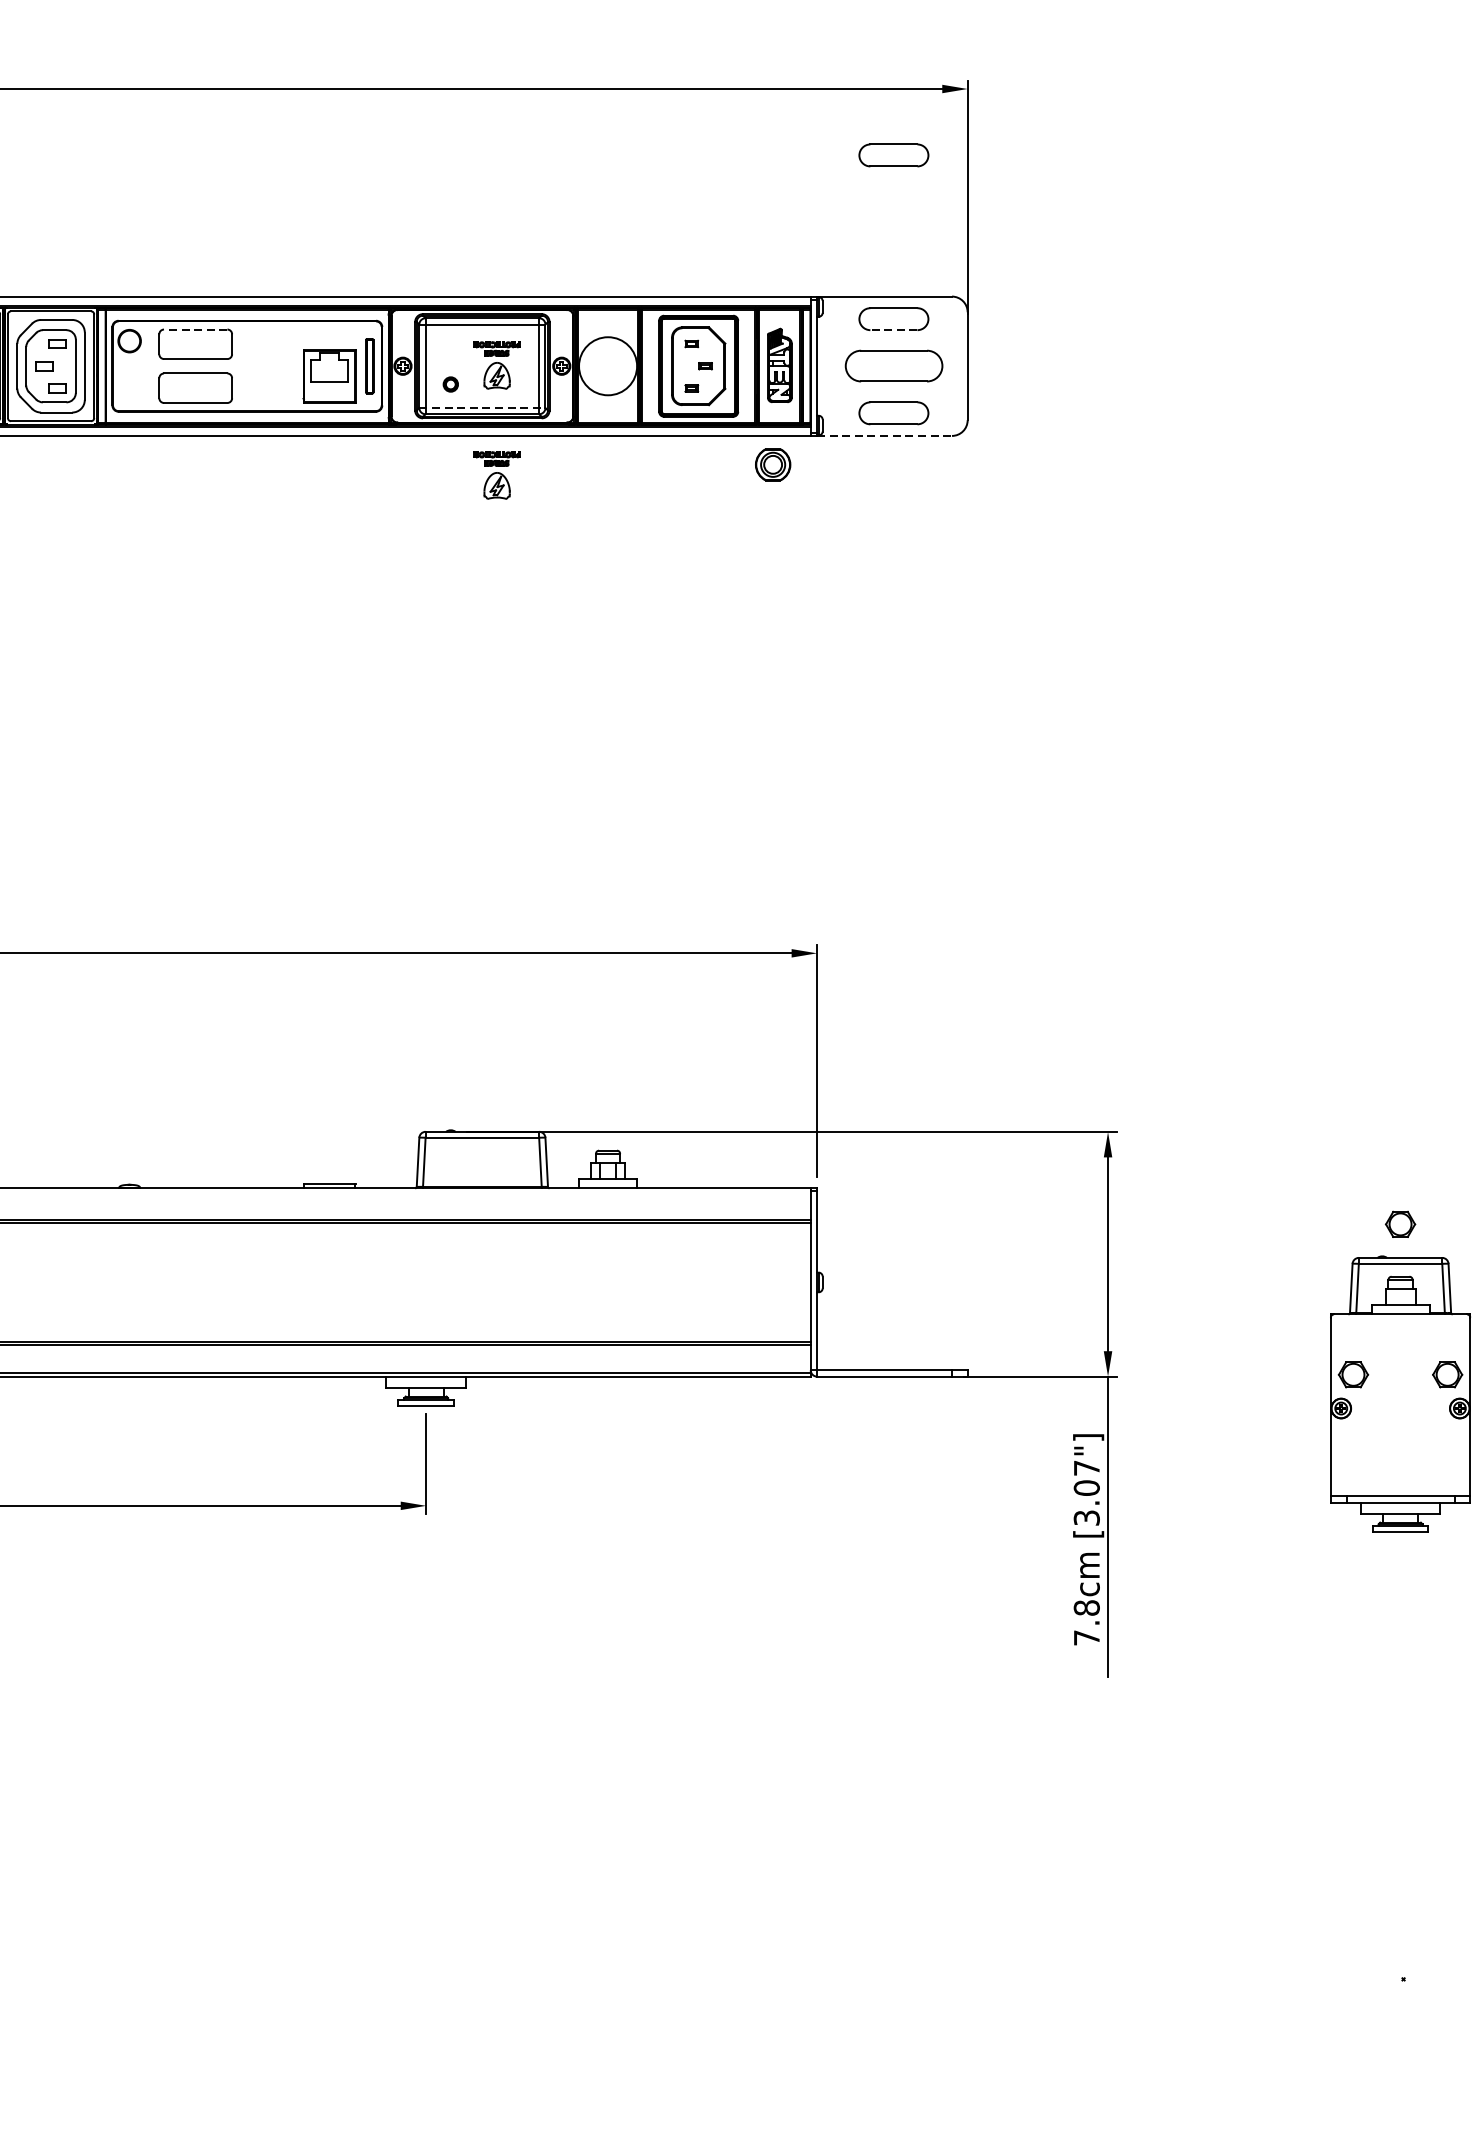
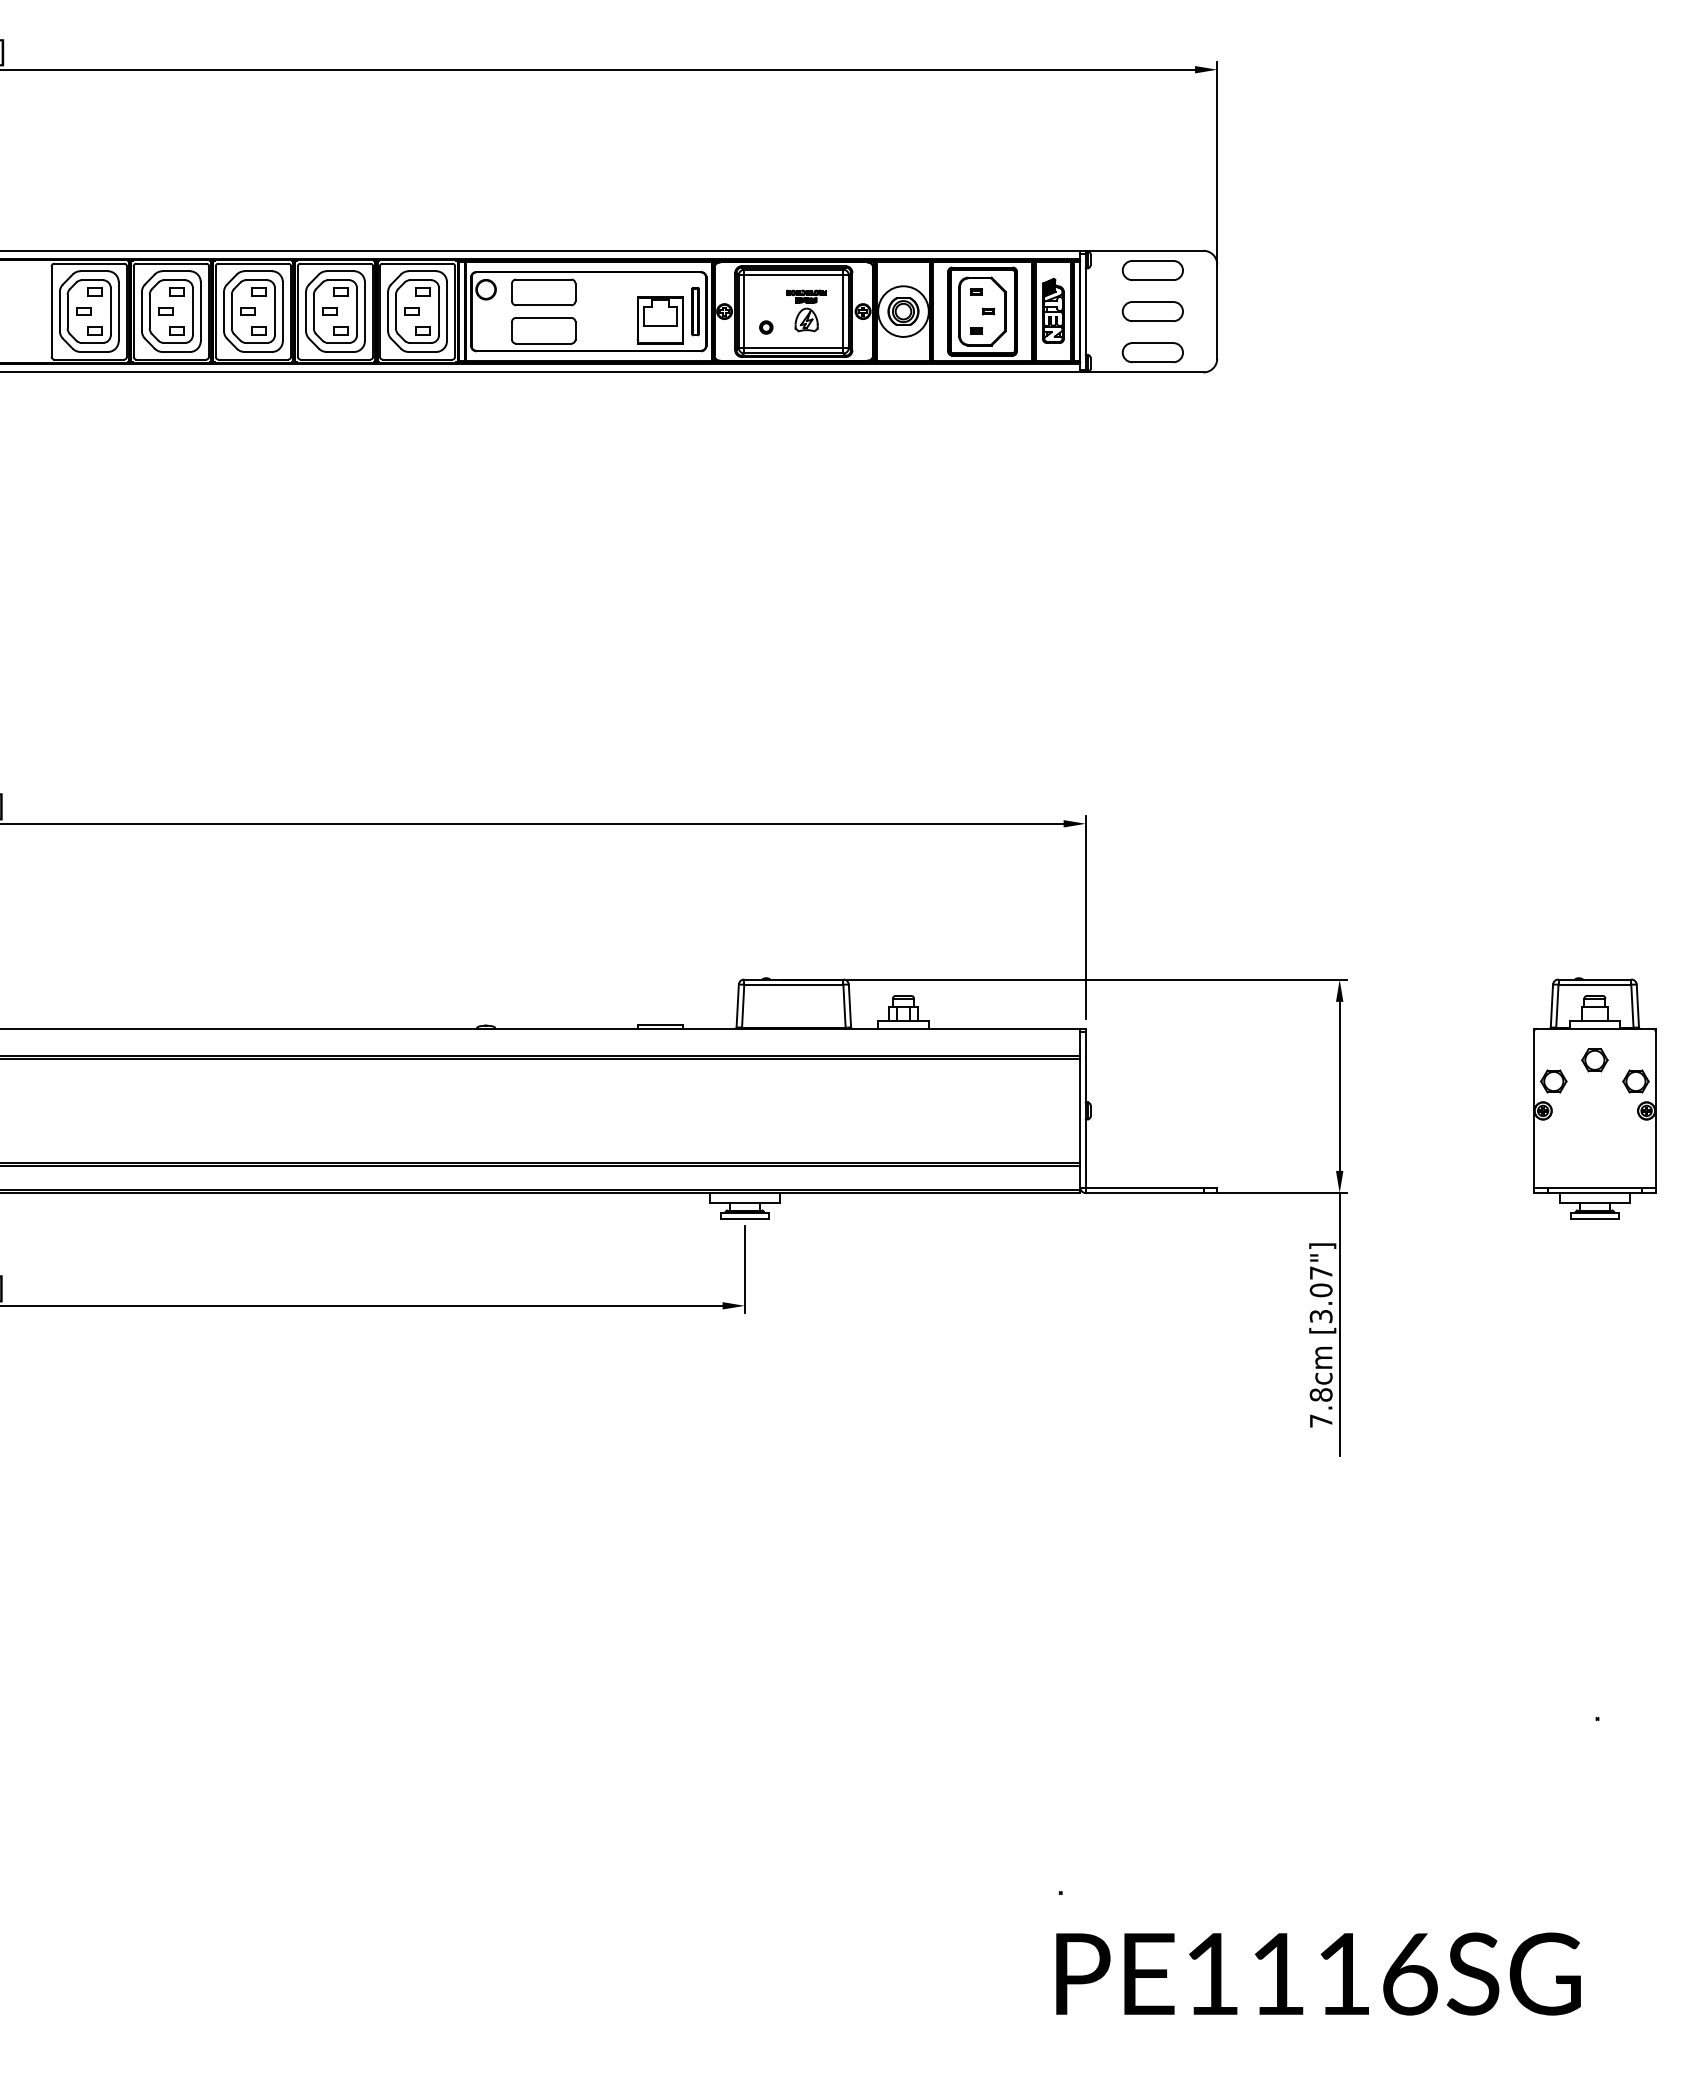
part: (893, 155) -> (1152, 127), removed
line: (195, 329) -> (543, 279), dashed -> solid
line: (893, 330) -> (1152, 280), dashed -> solid
part: (893, 366) -> (1152, 311), size x0.71
line: (483, 408) -> (794, 348), dashed -> solid
line: (884, 436) -> (1144, 372), dashed -> solid
part: (773, 464) -> (903, 311), moved
part: (496, 475) -> (806, 406), removed
part: (1400, 1394) -> (1594, 1098), moved

